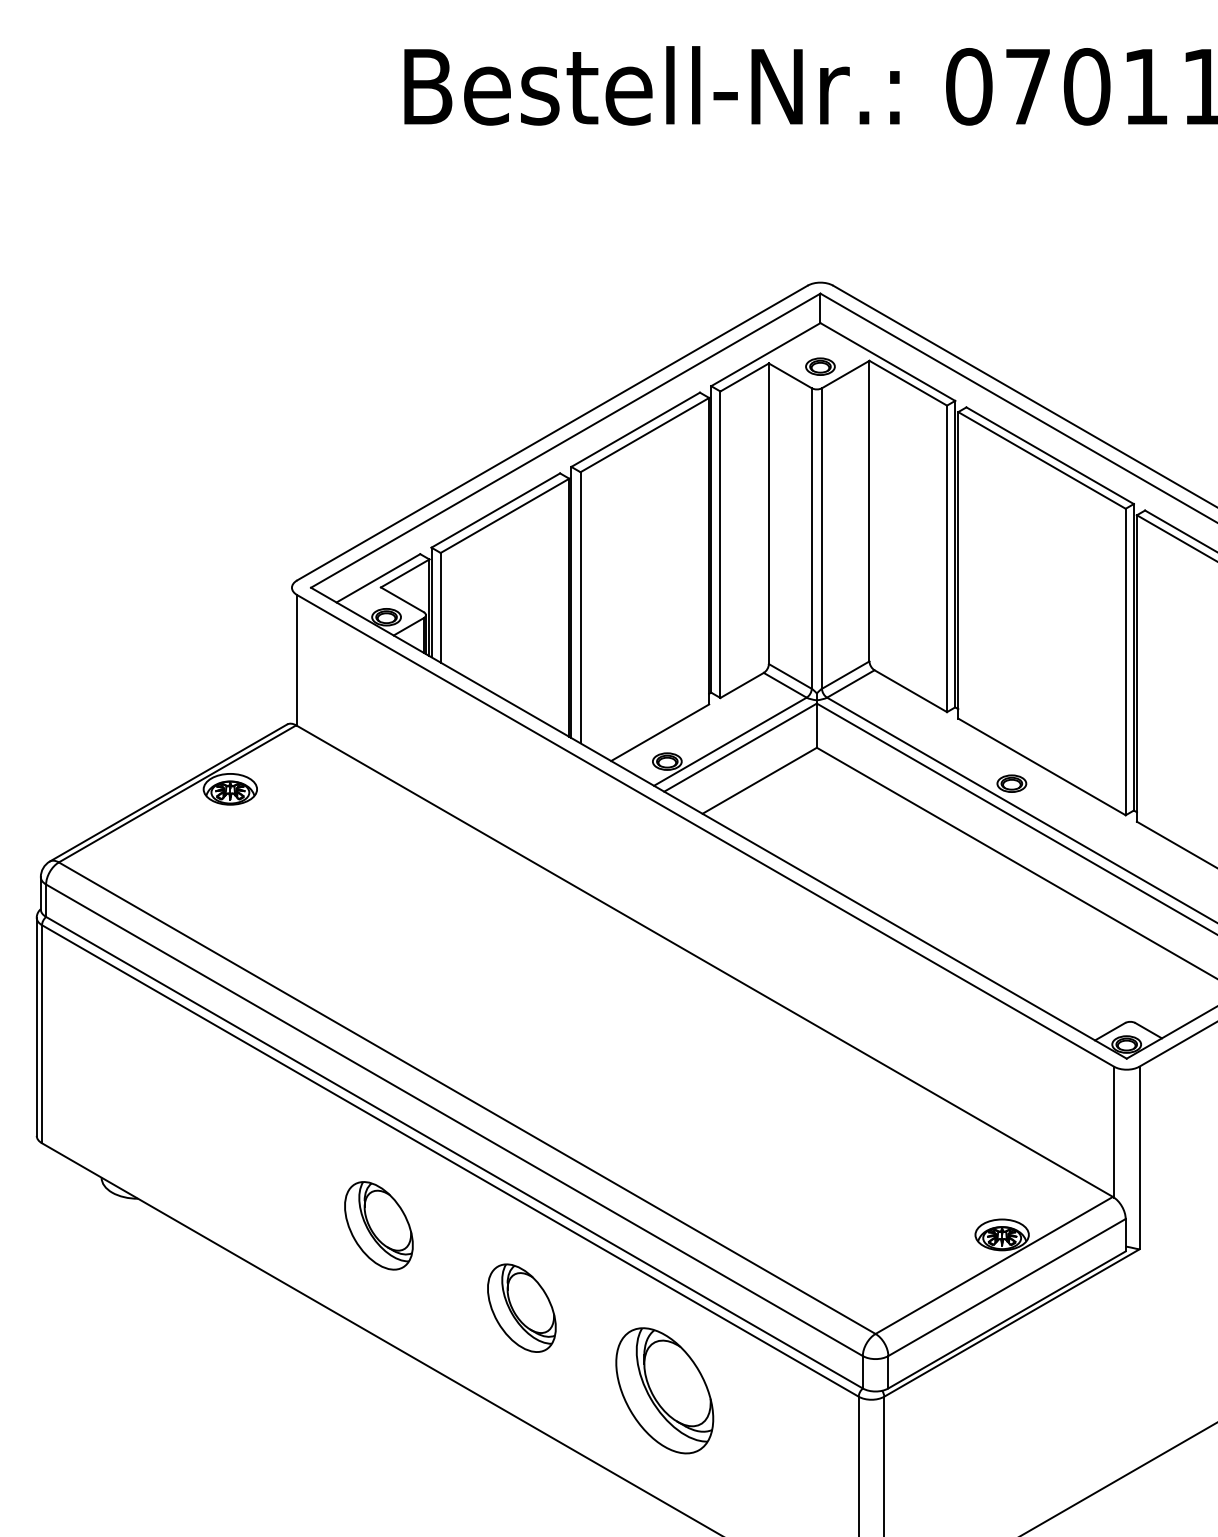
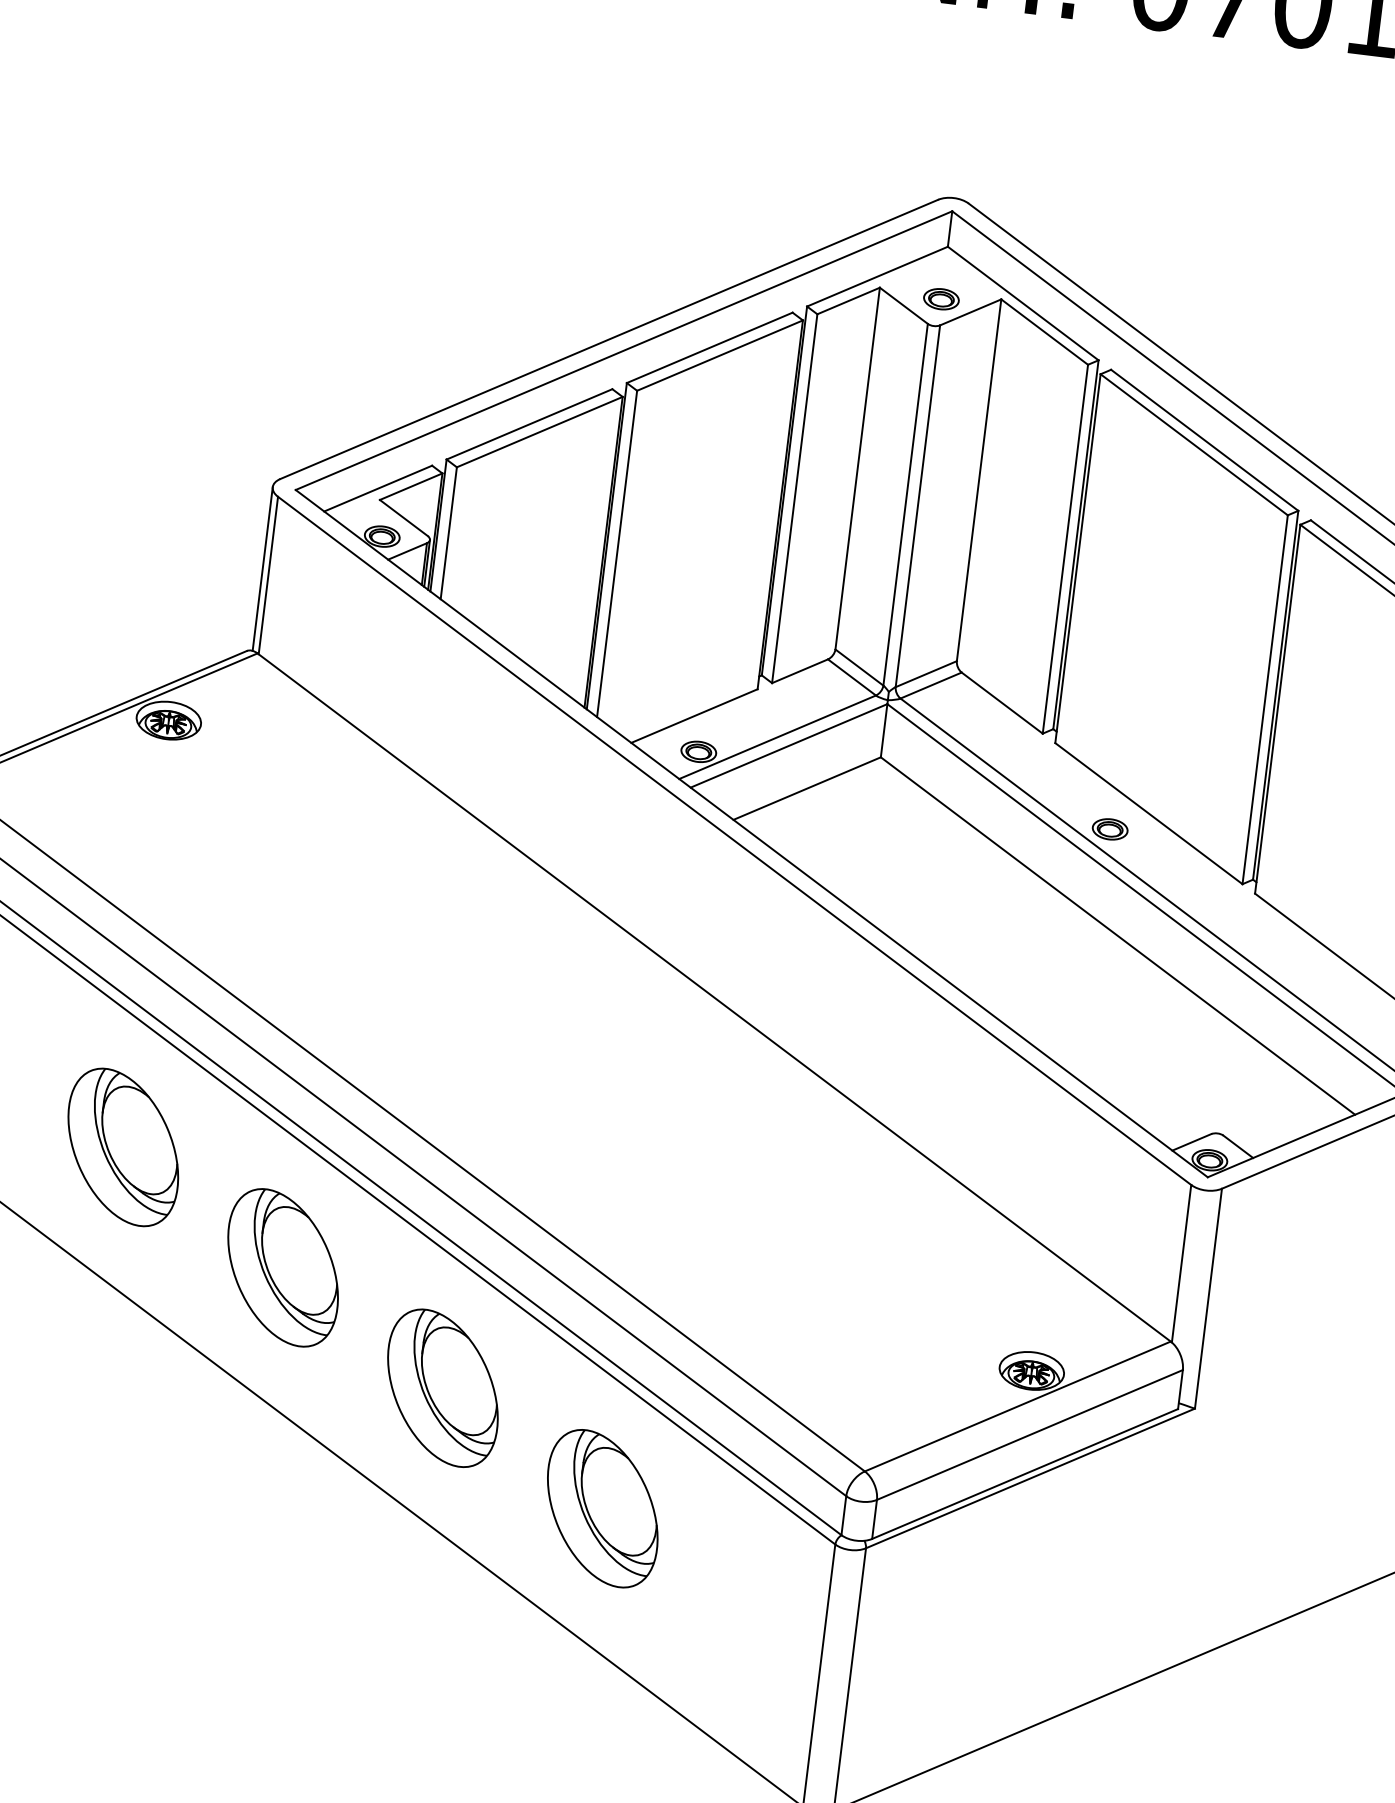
line: (291, 655) -> (262, 568), added
part: (235, 1142) -> (122, 1146), added
part: (378, 1225) -> (282, 1267), size x1.43
part: (521, 1307) -> (442, 1387), size x1.43

